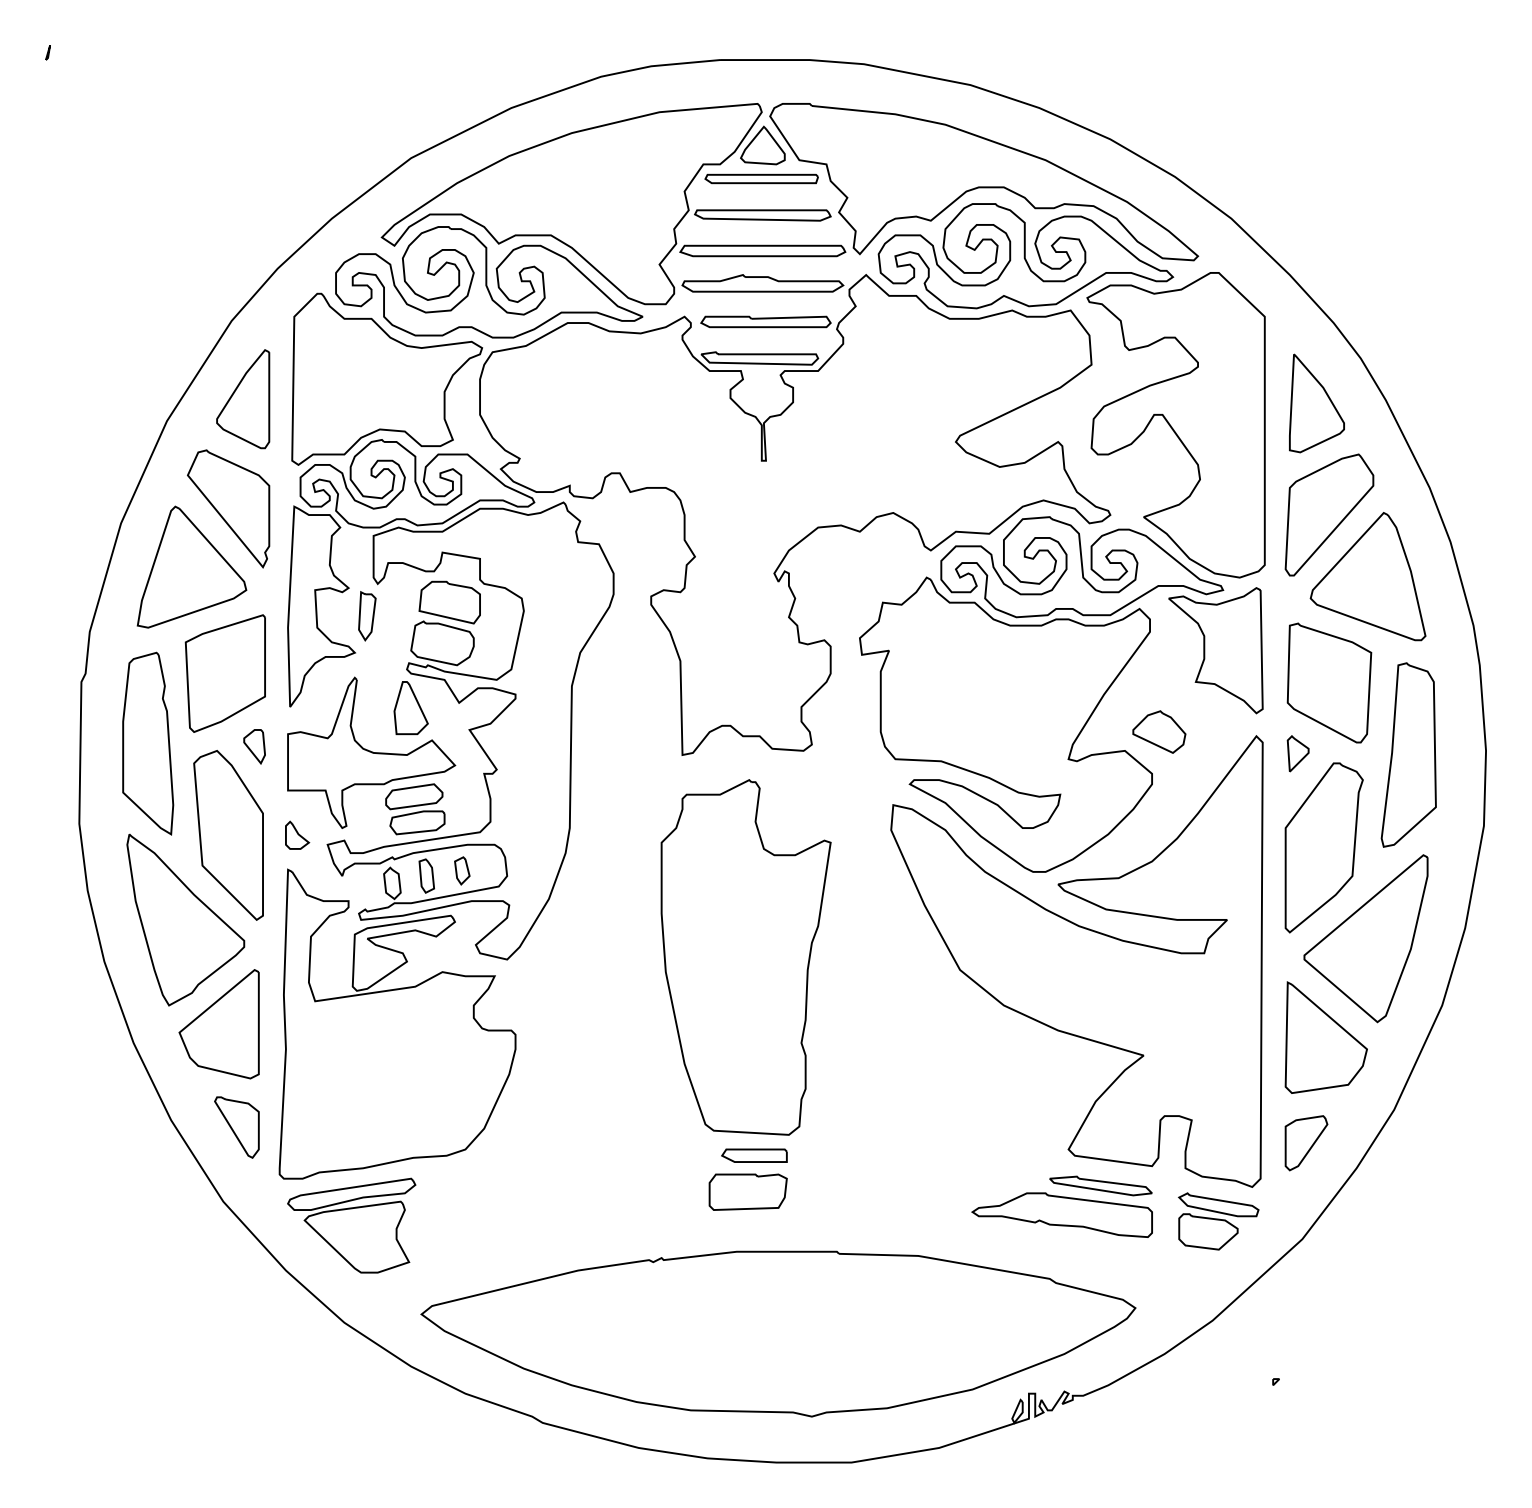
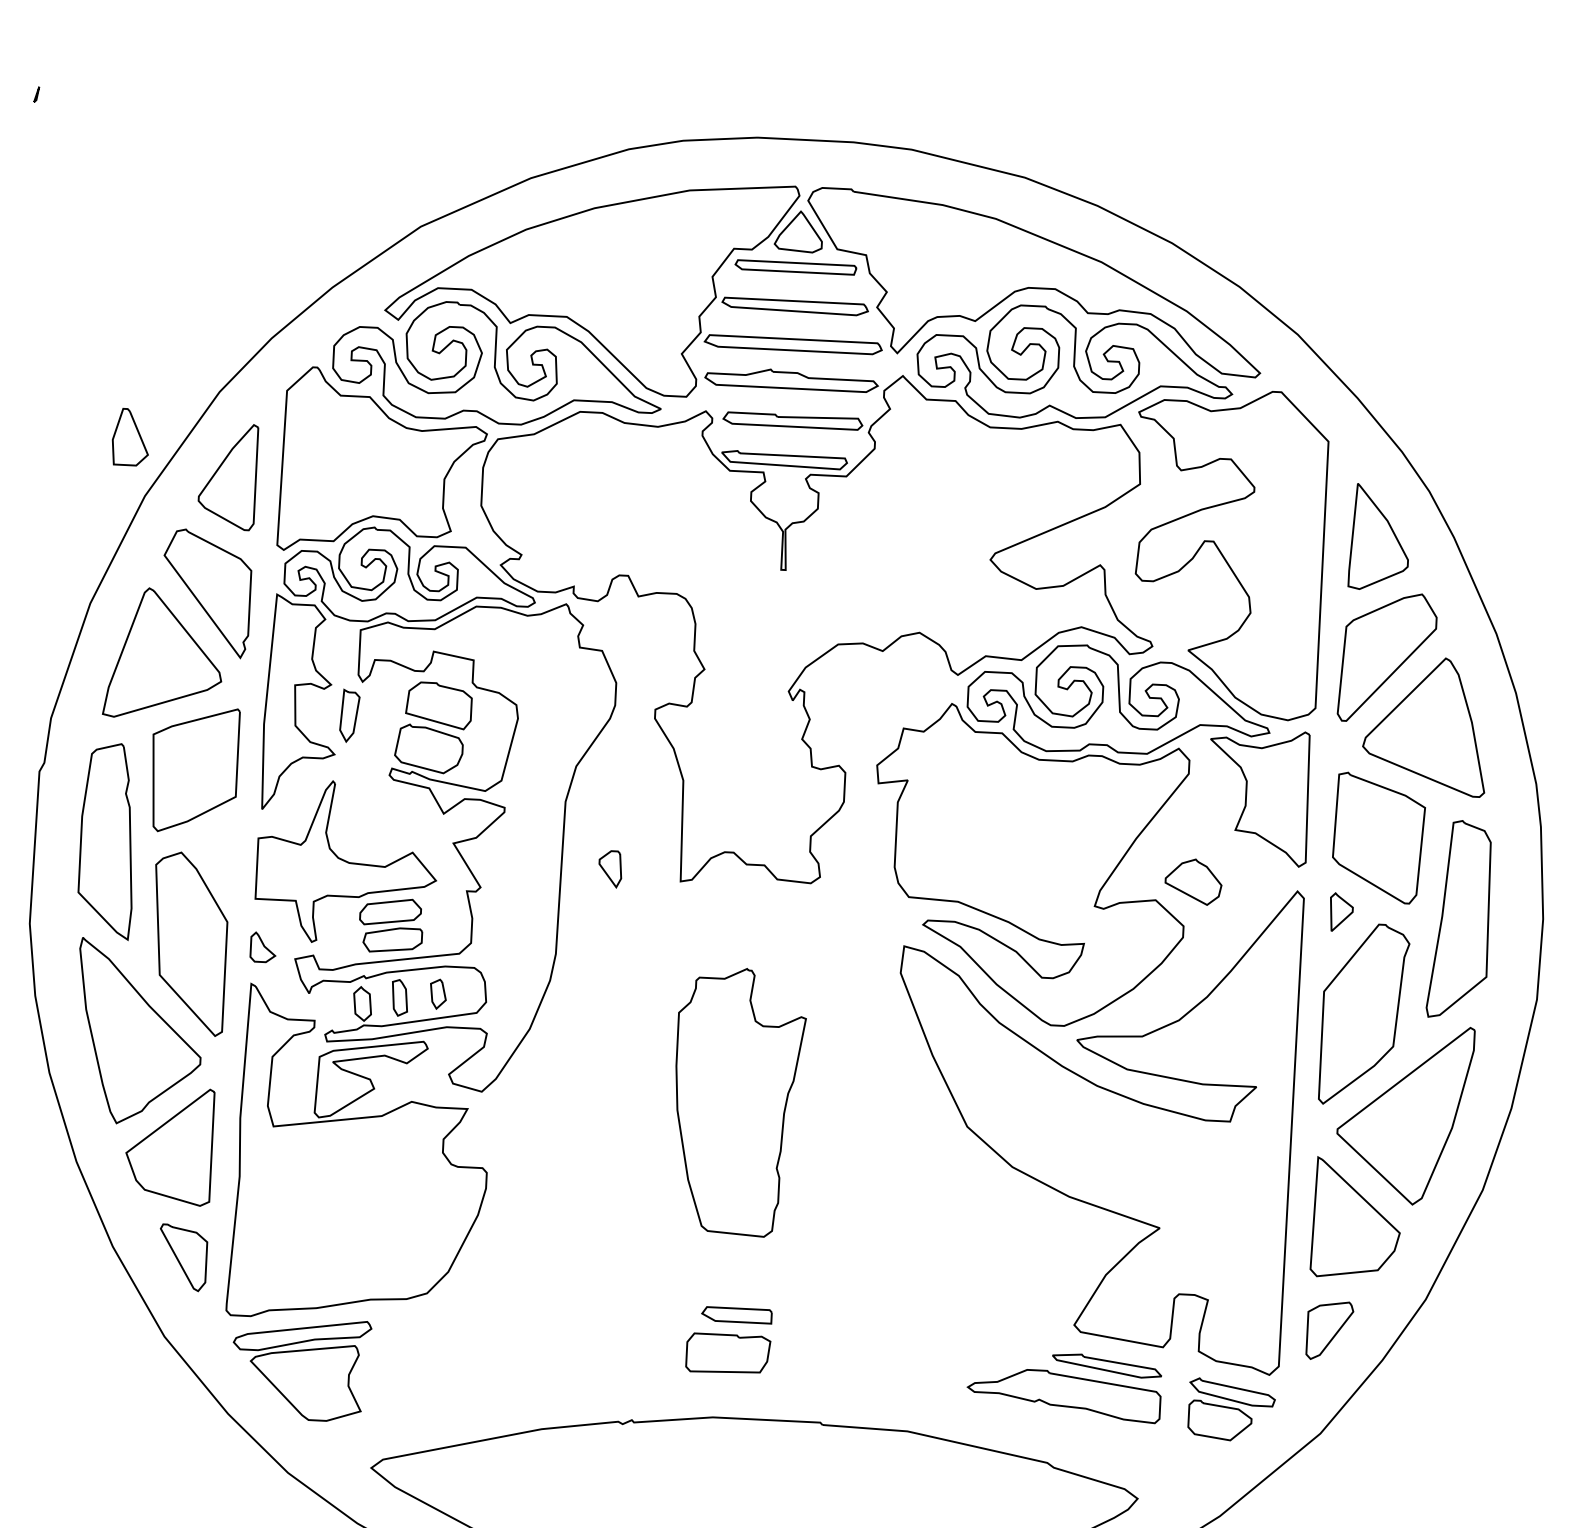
part: (410, 708) -> (130, 437), moved
part: (254, 746) -> (610, 868), moved
part: (745, 957) -> (737, 1102), size x0.7

